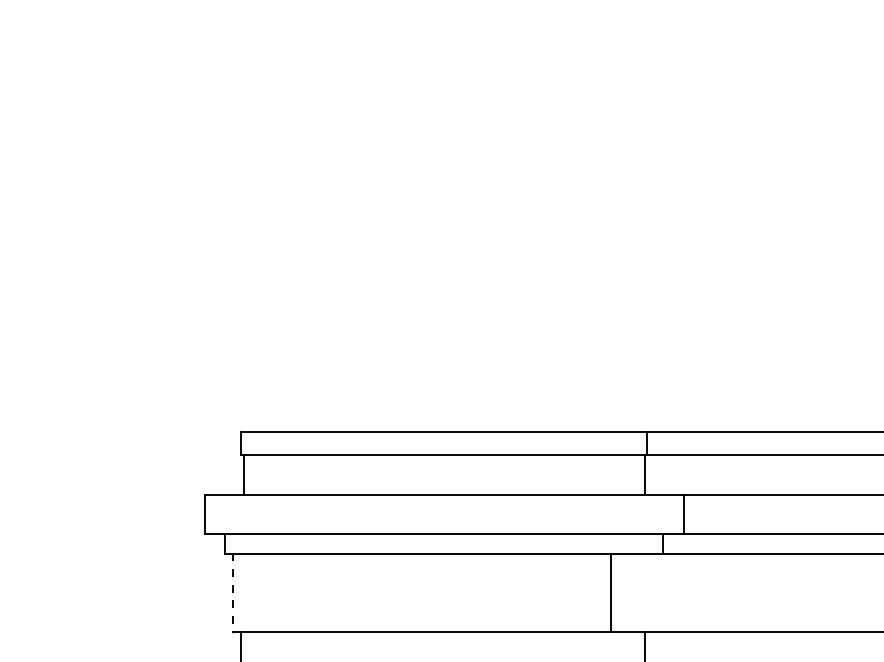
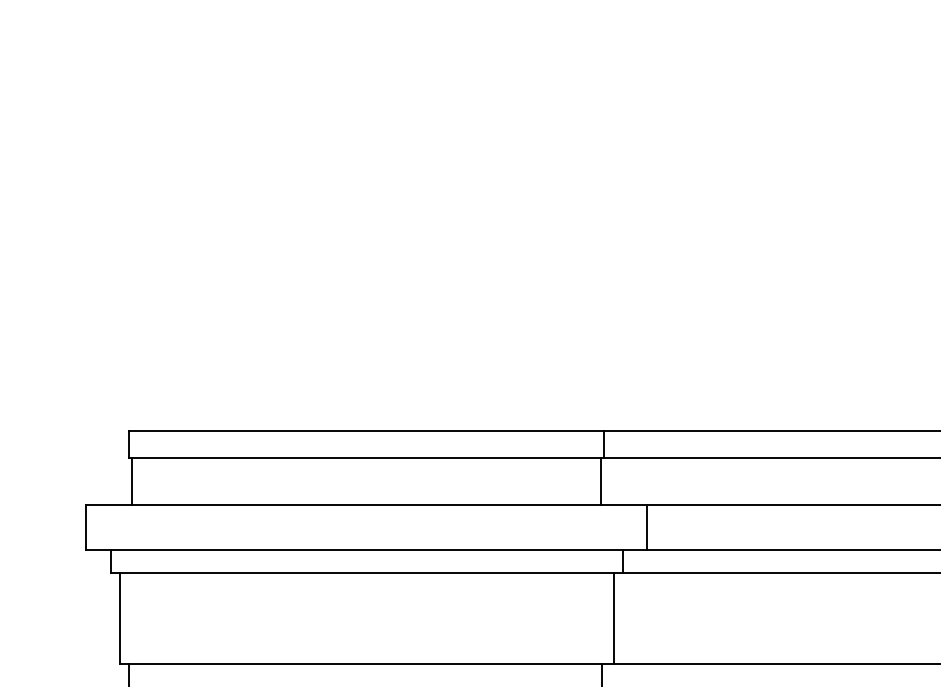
line: (611, 592) -> (613, 618), moved
line: (233, 593) -> (120, 619), dashed -> solid

